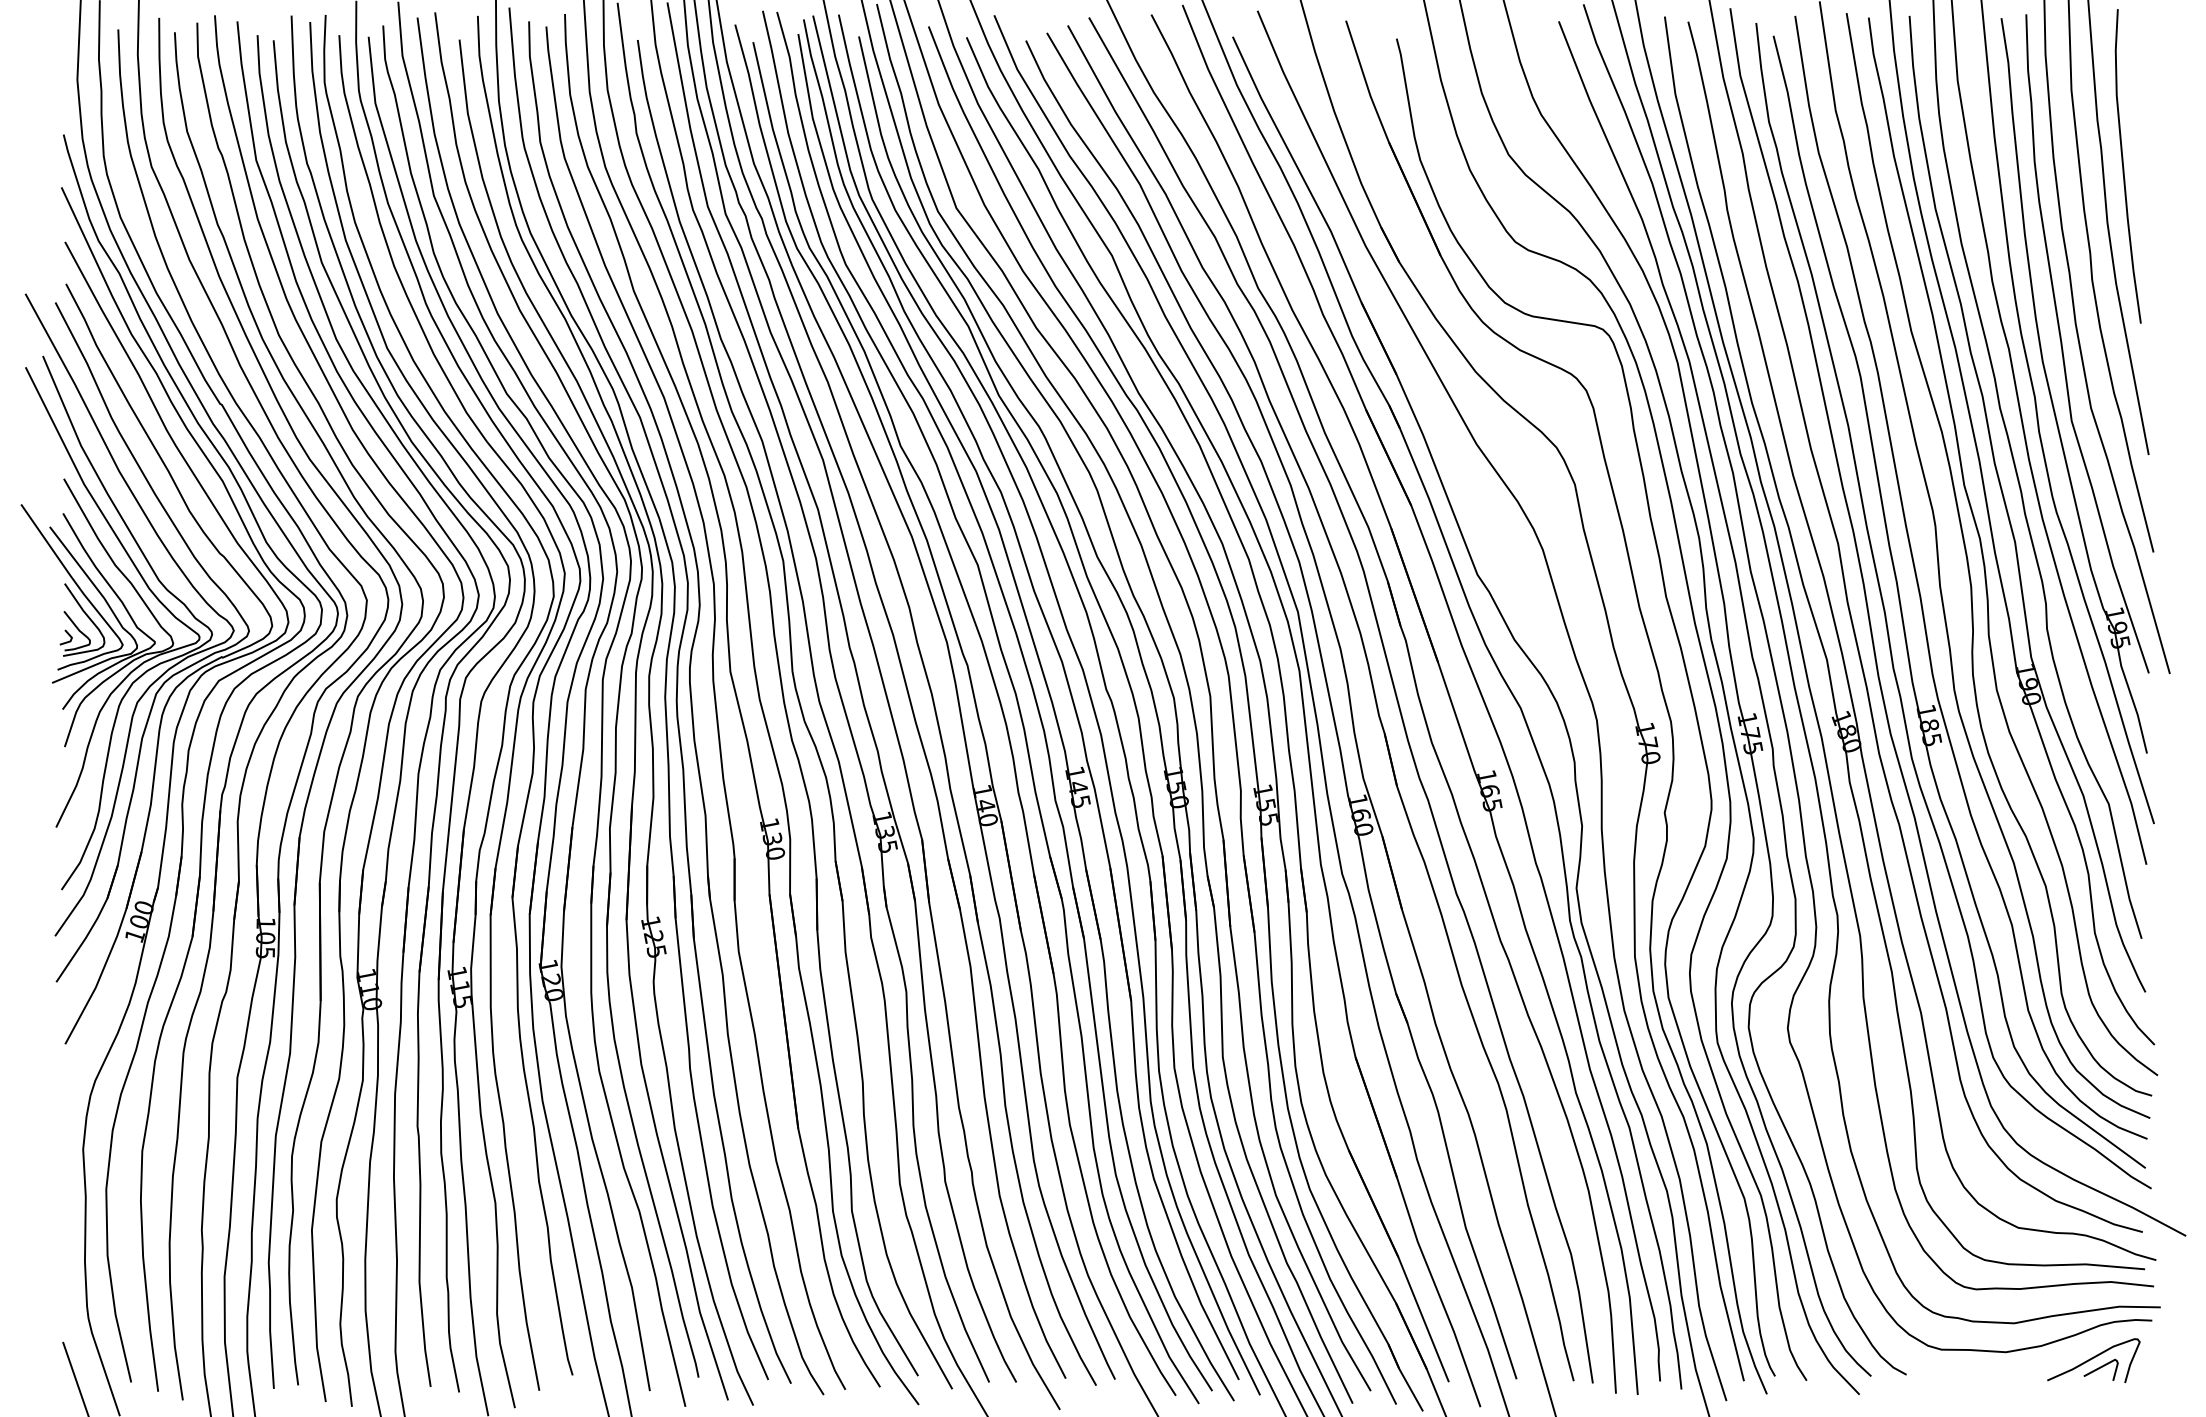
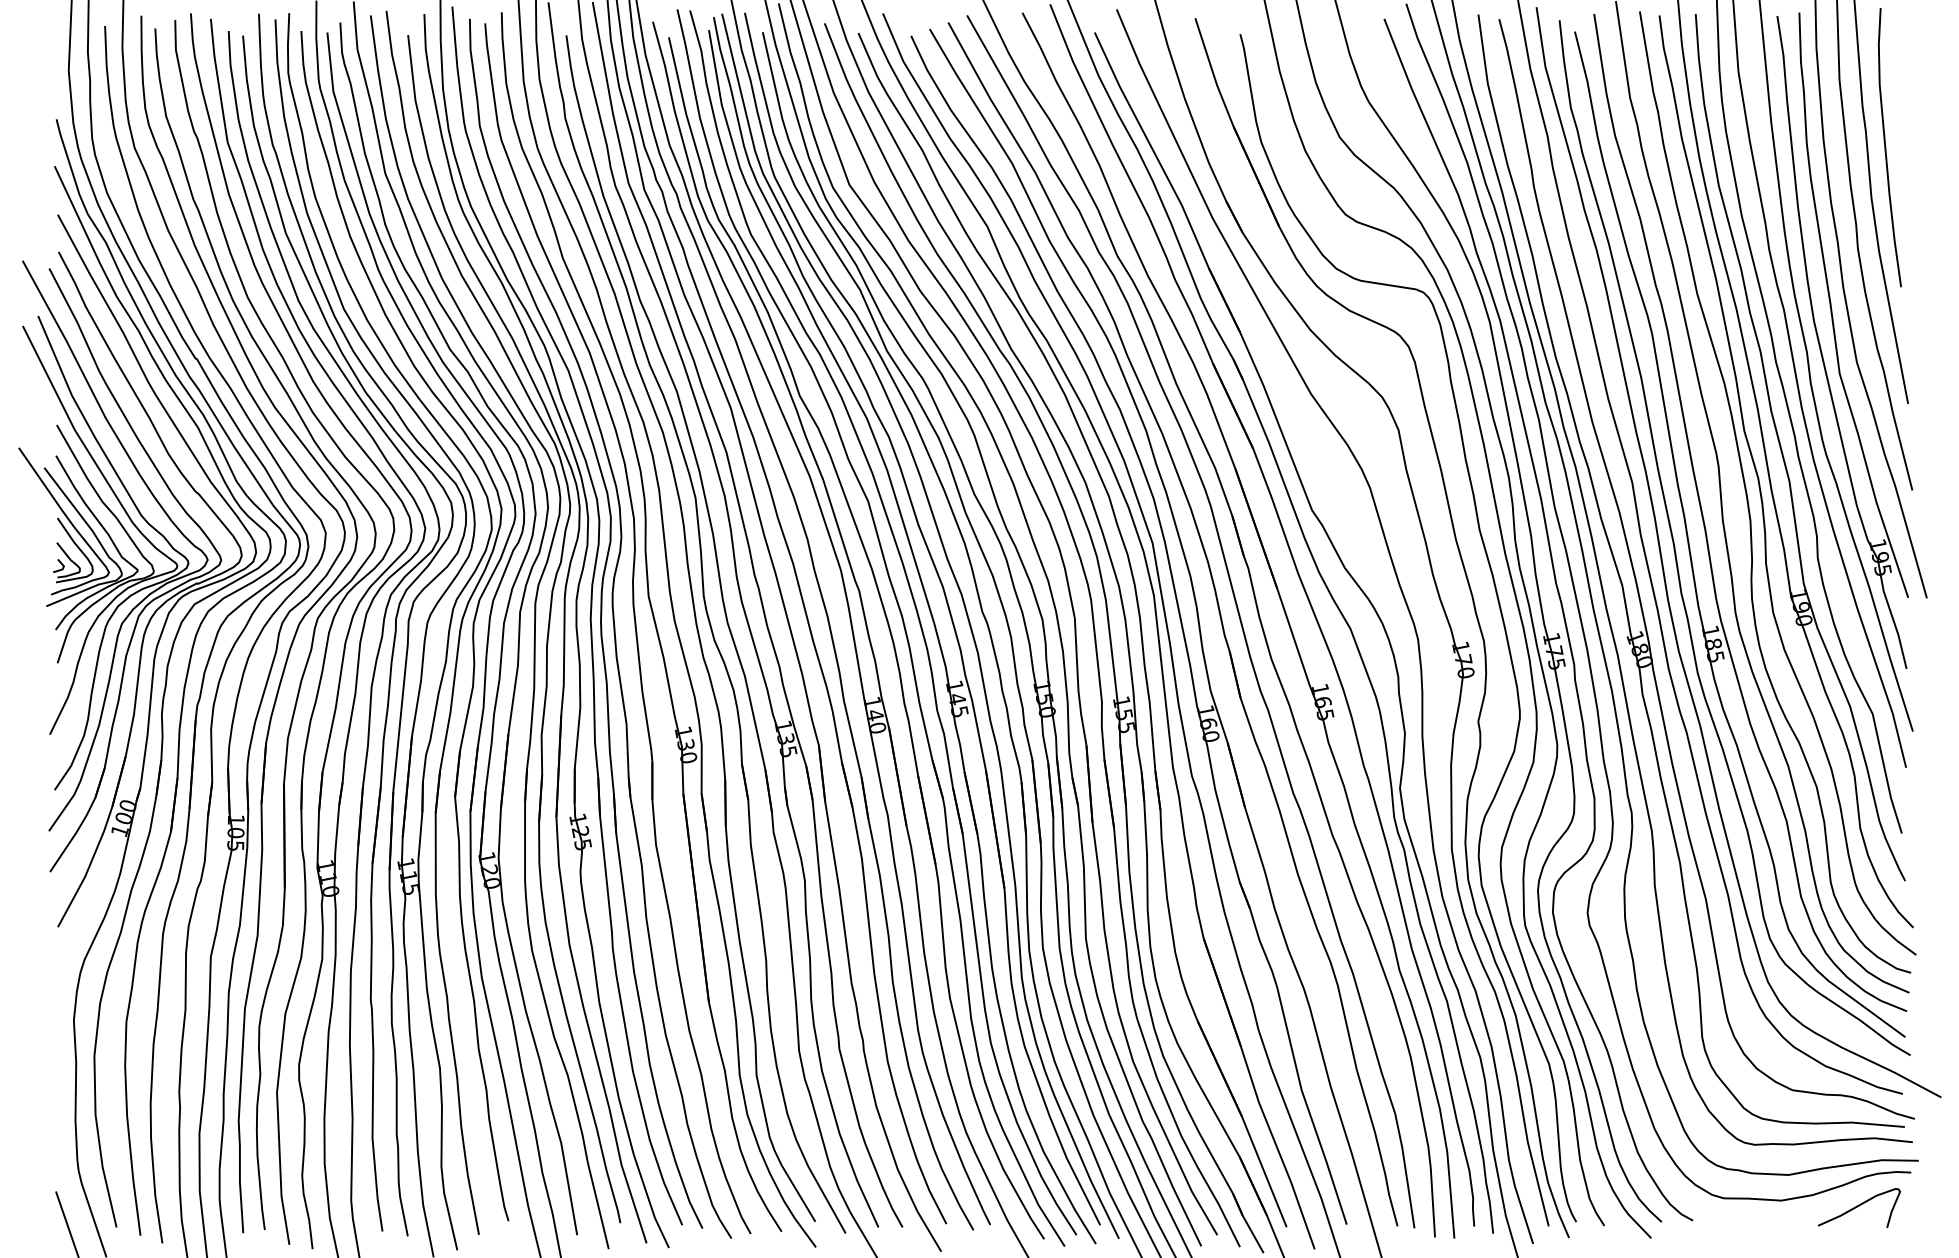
line: (2100, 1368) -> (1865, 1215), removed

